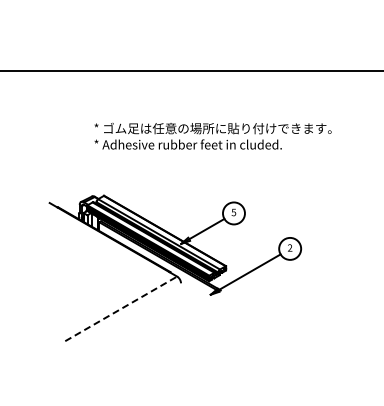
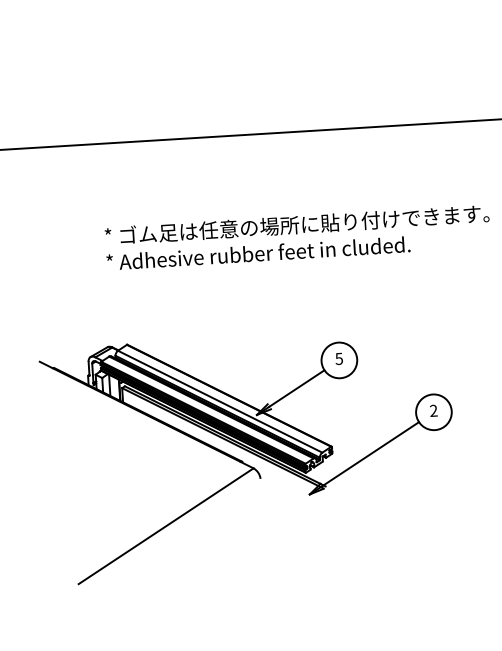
line: (121, 308) -> (166, 525), dashed -> solid

